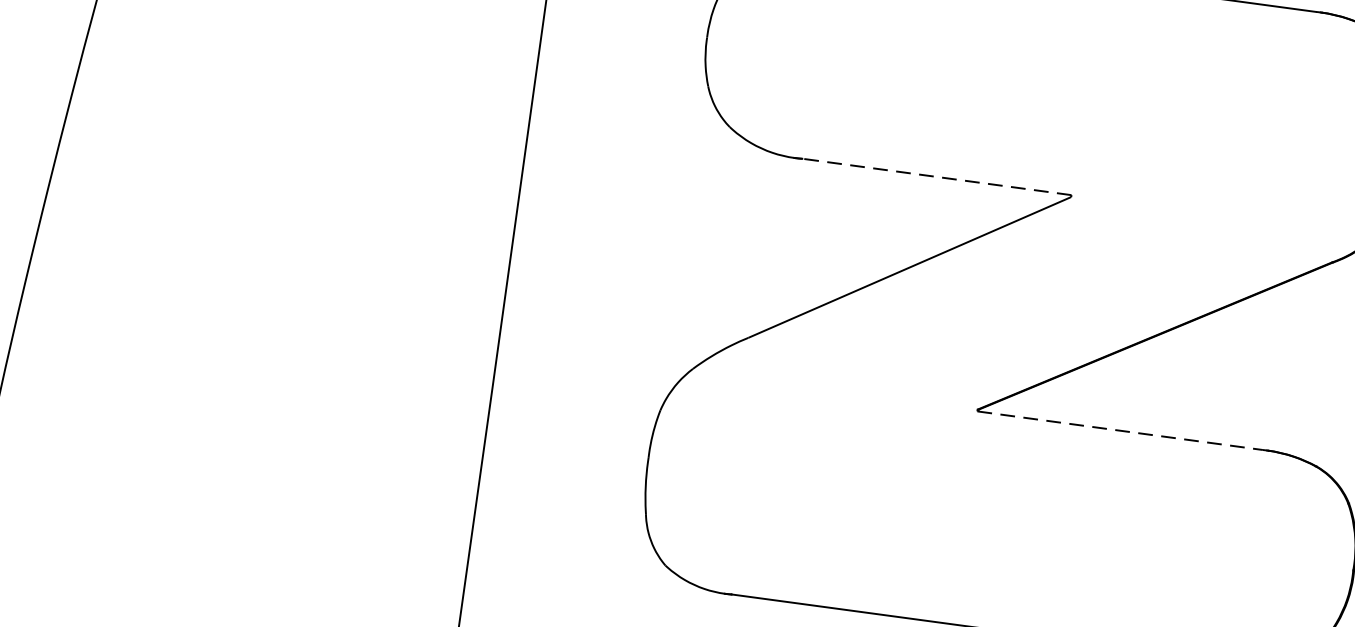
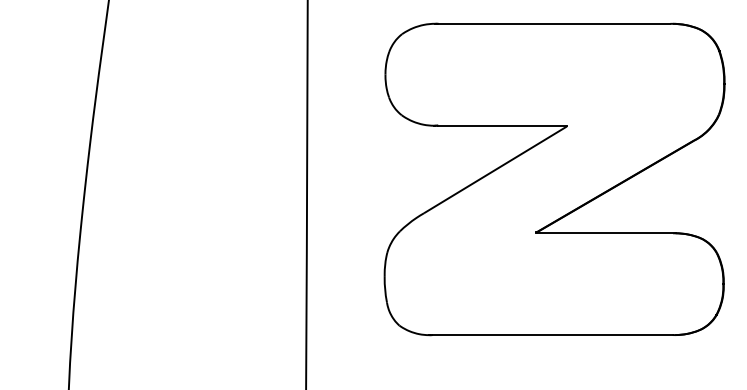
line: (934, 176) -> (501, 125), dashed -> solid
line: (1121, 431) -> (605, 233), dashed -> solid

